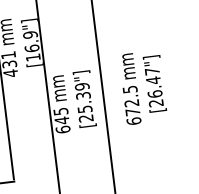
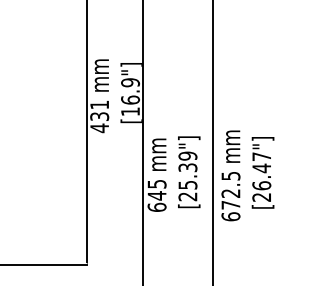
text: (143, 87) -> (247, 175), moved

